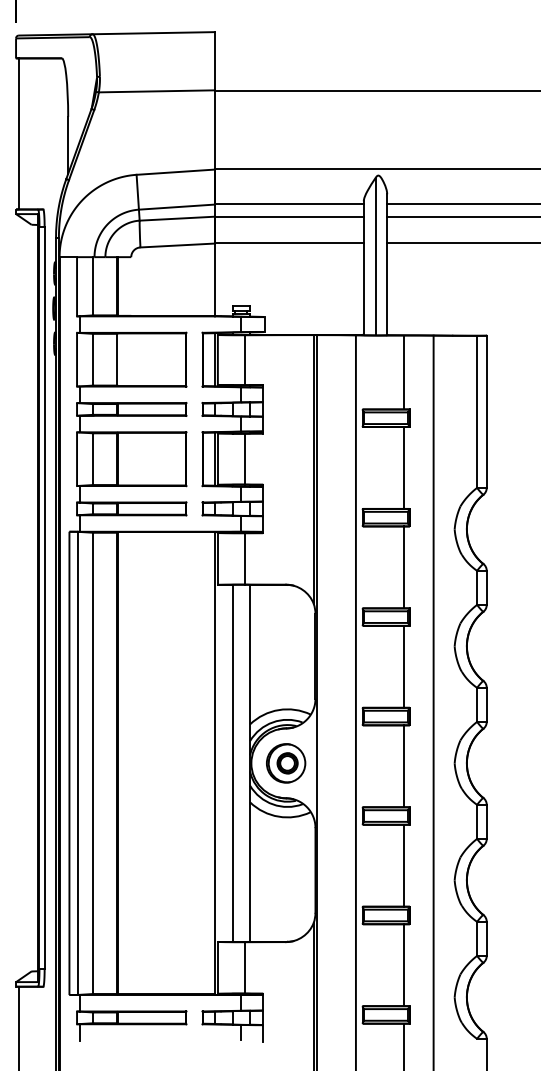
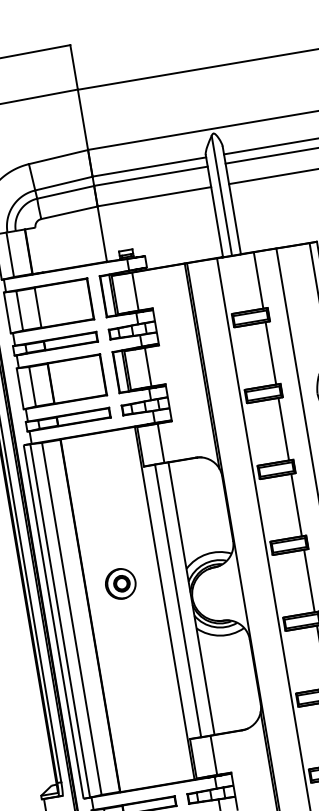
part: (286, 763) -> (121, 583), moved

